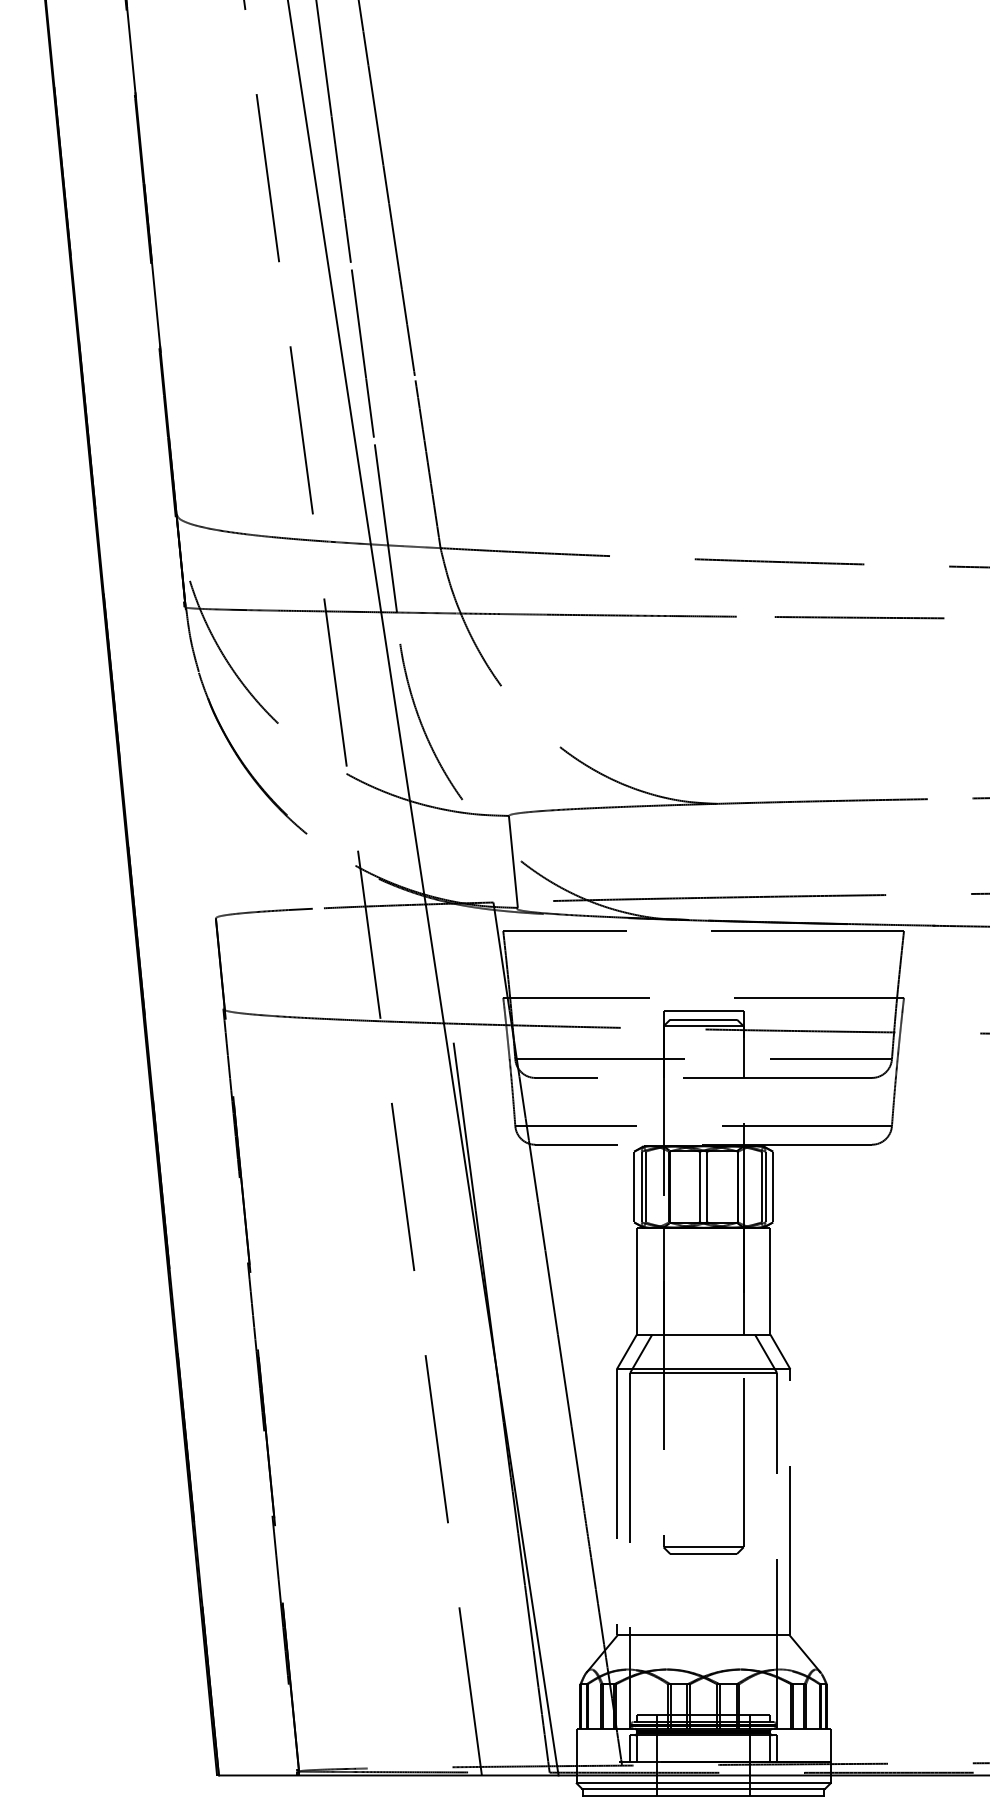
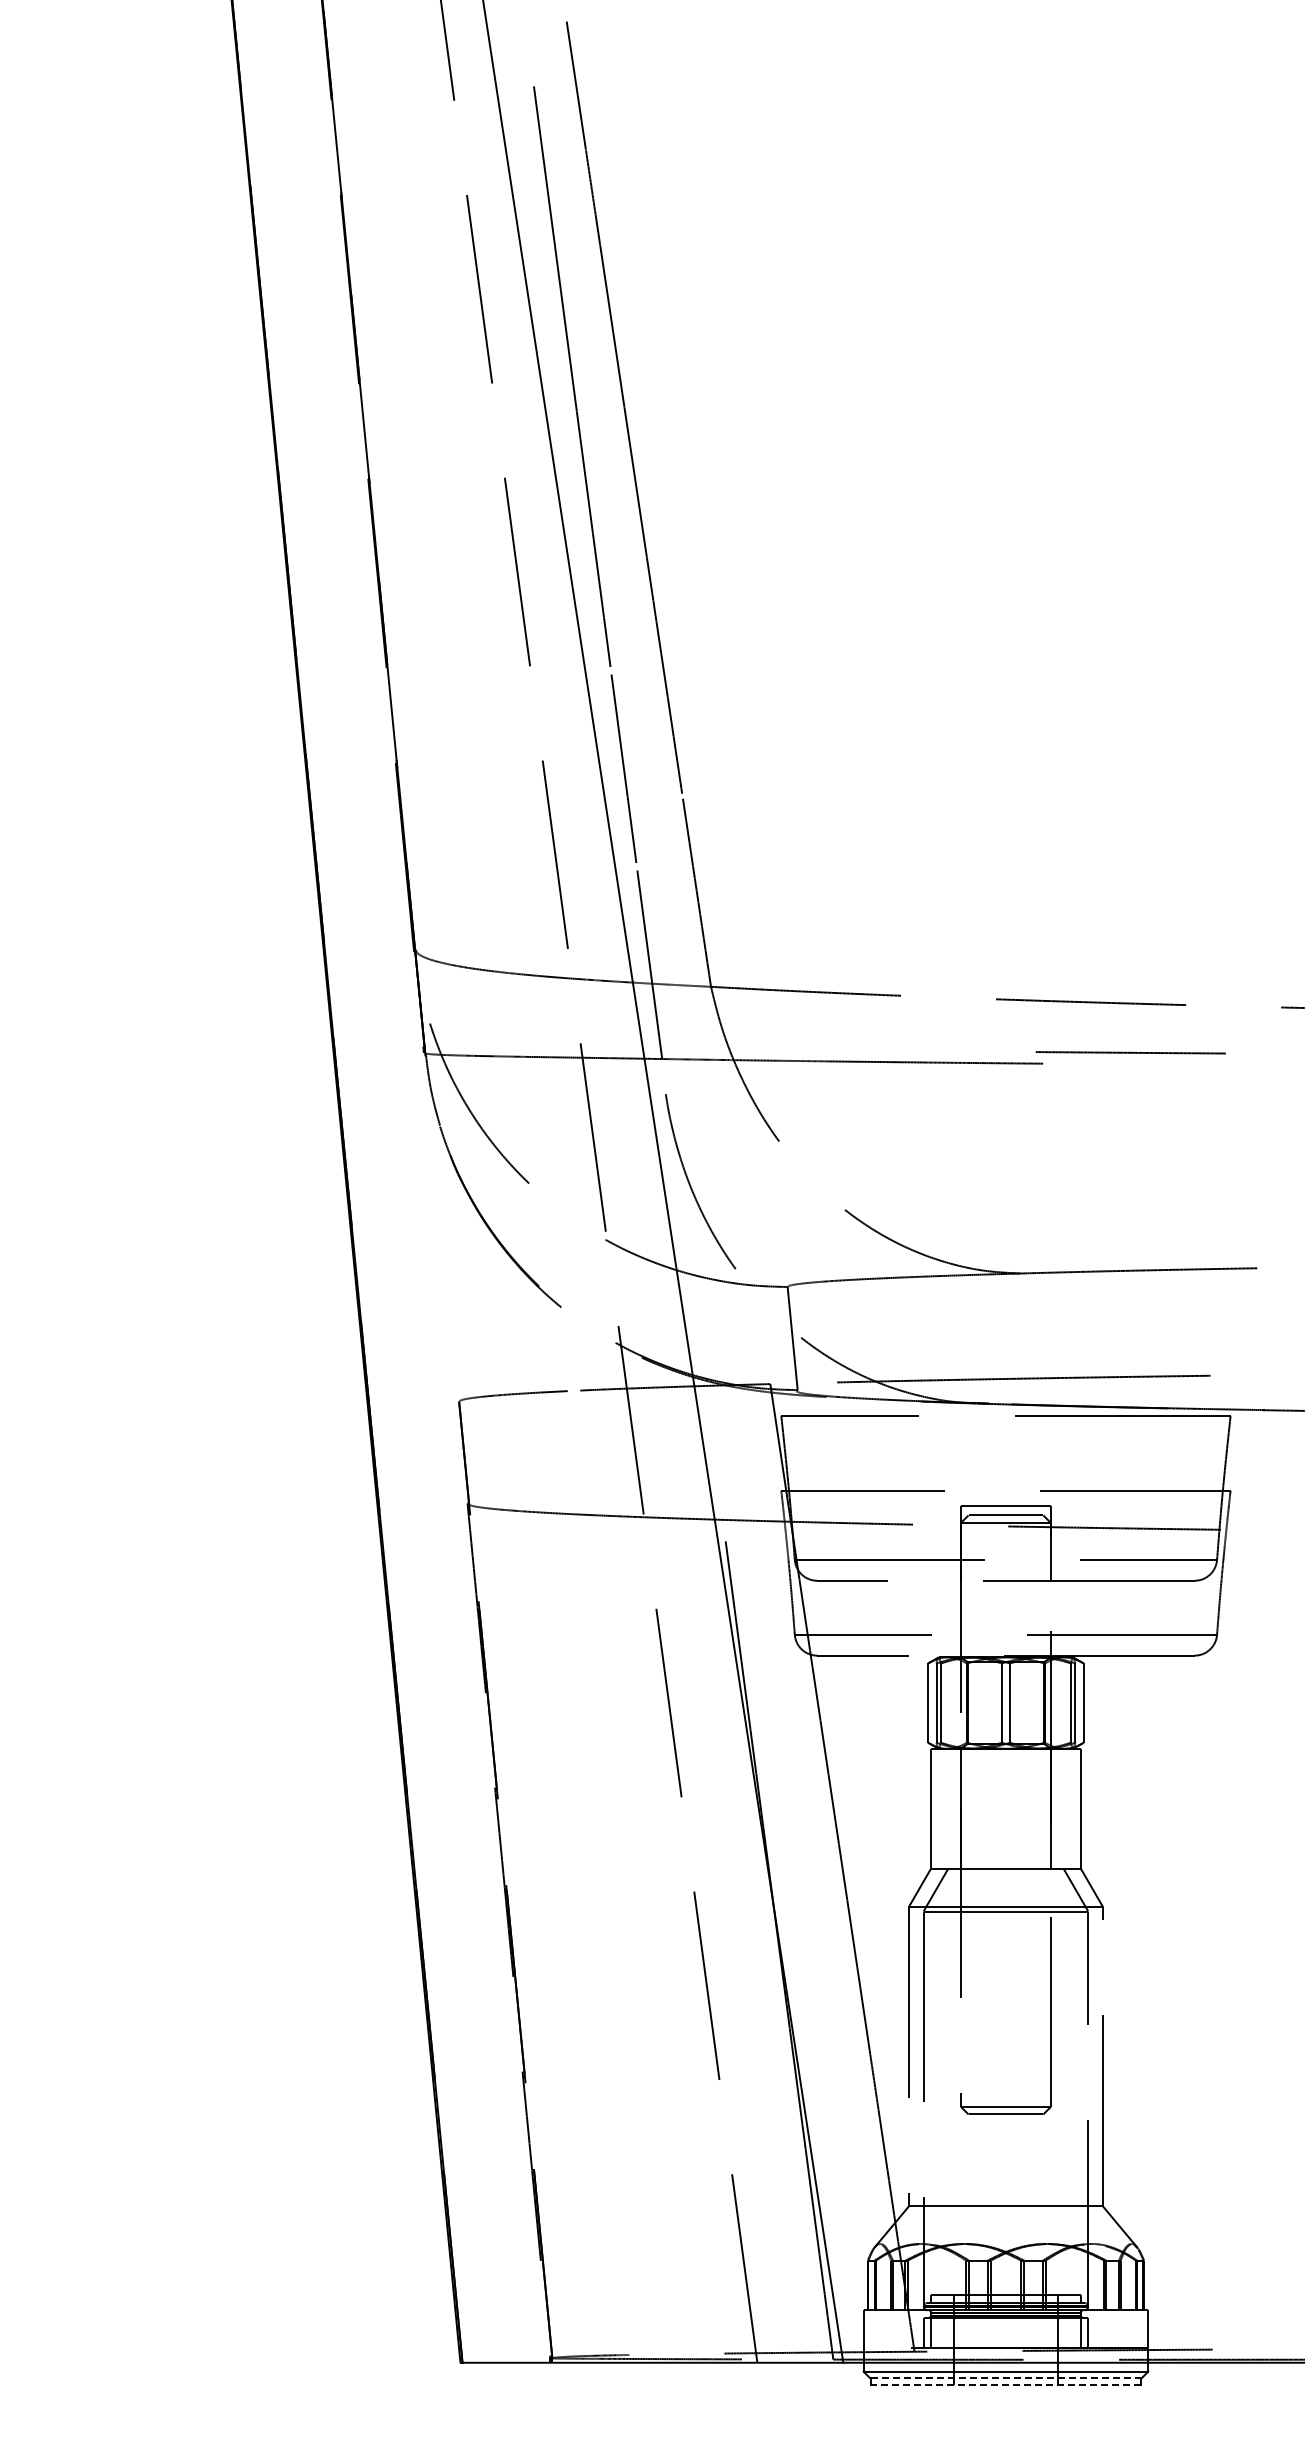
line: (859, 617) -> (1130, 1052), moved
line: (703, 1788) -> (1005, 2377), solid -> dashed
line: (703, 1795) -> (1005, 2385), solid -> dashed

